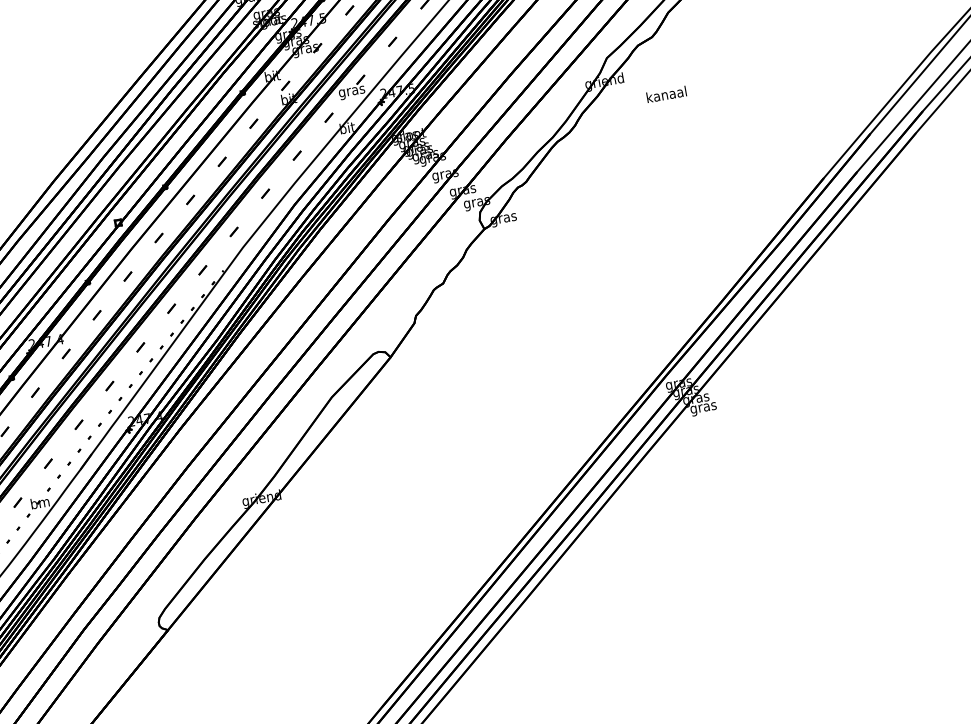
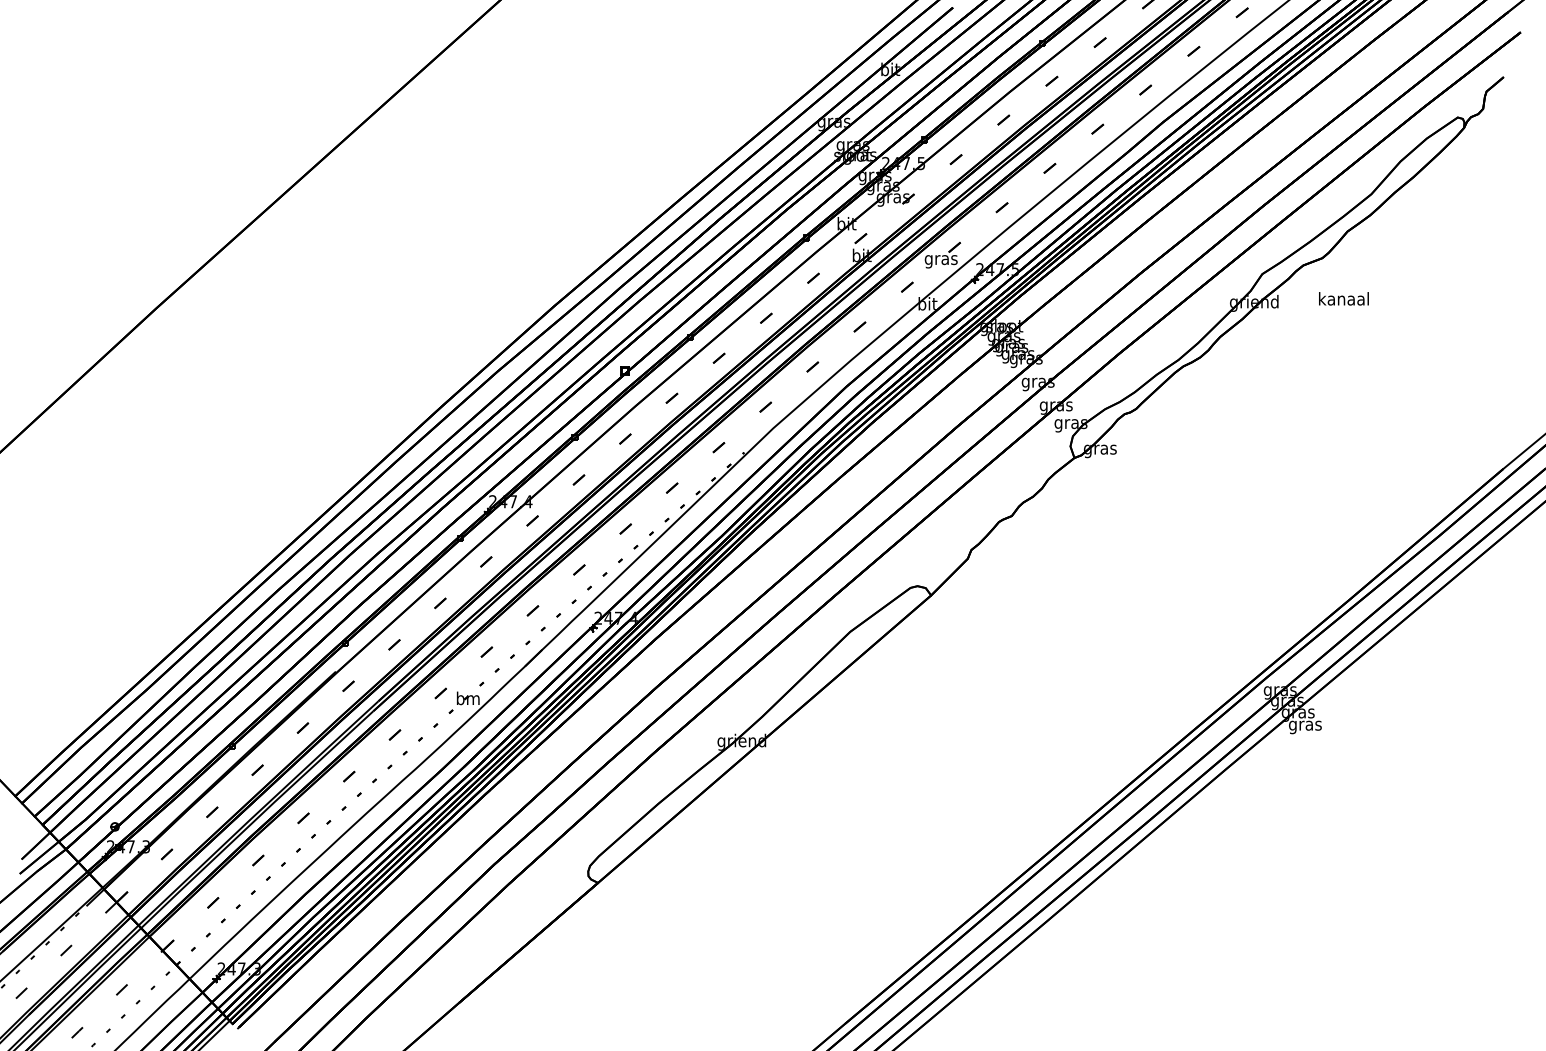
text: (666, 94) -> (1343, 298), moved

